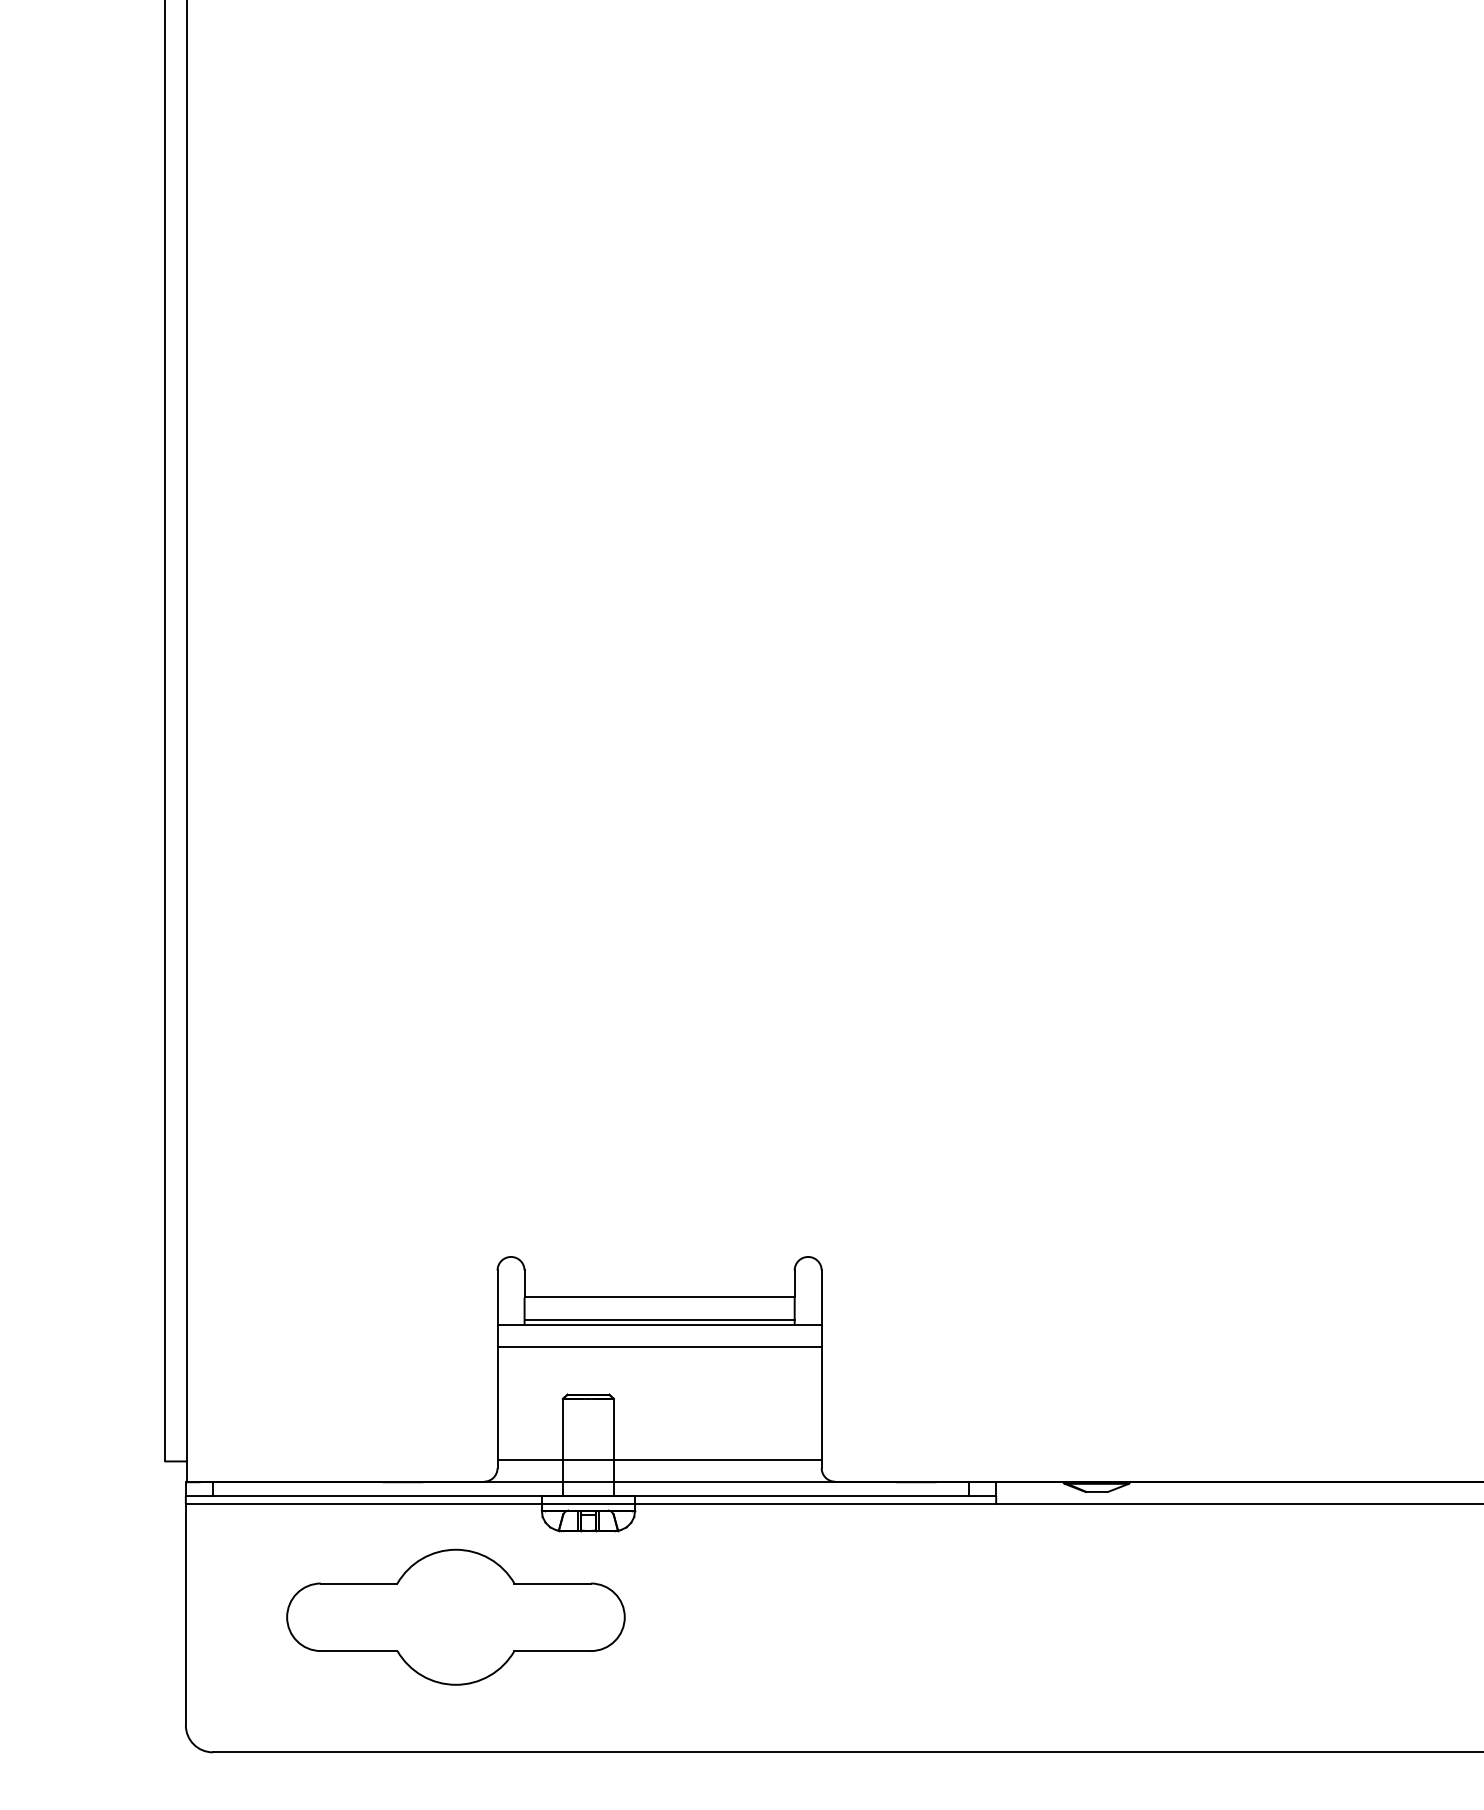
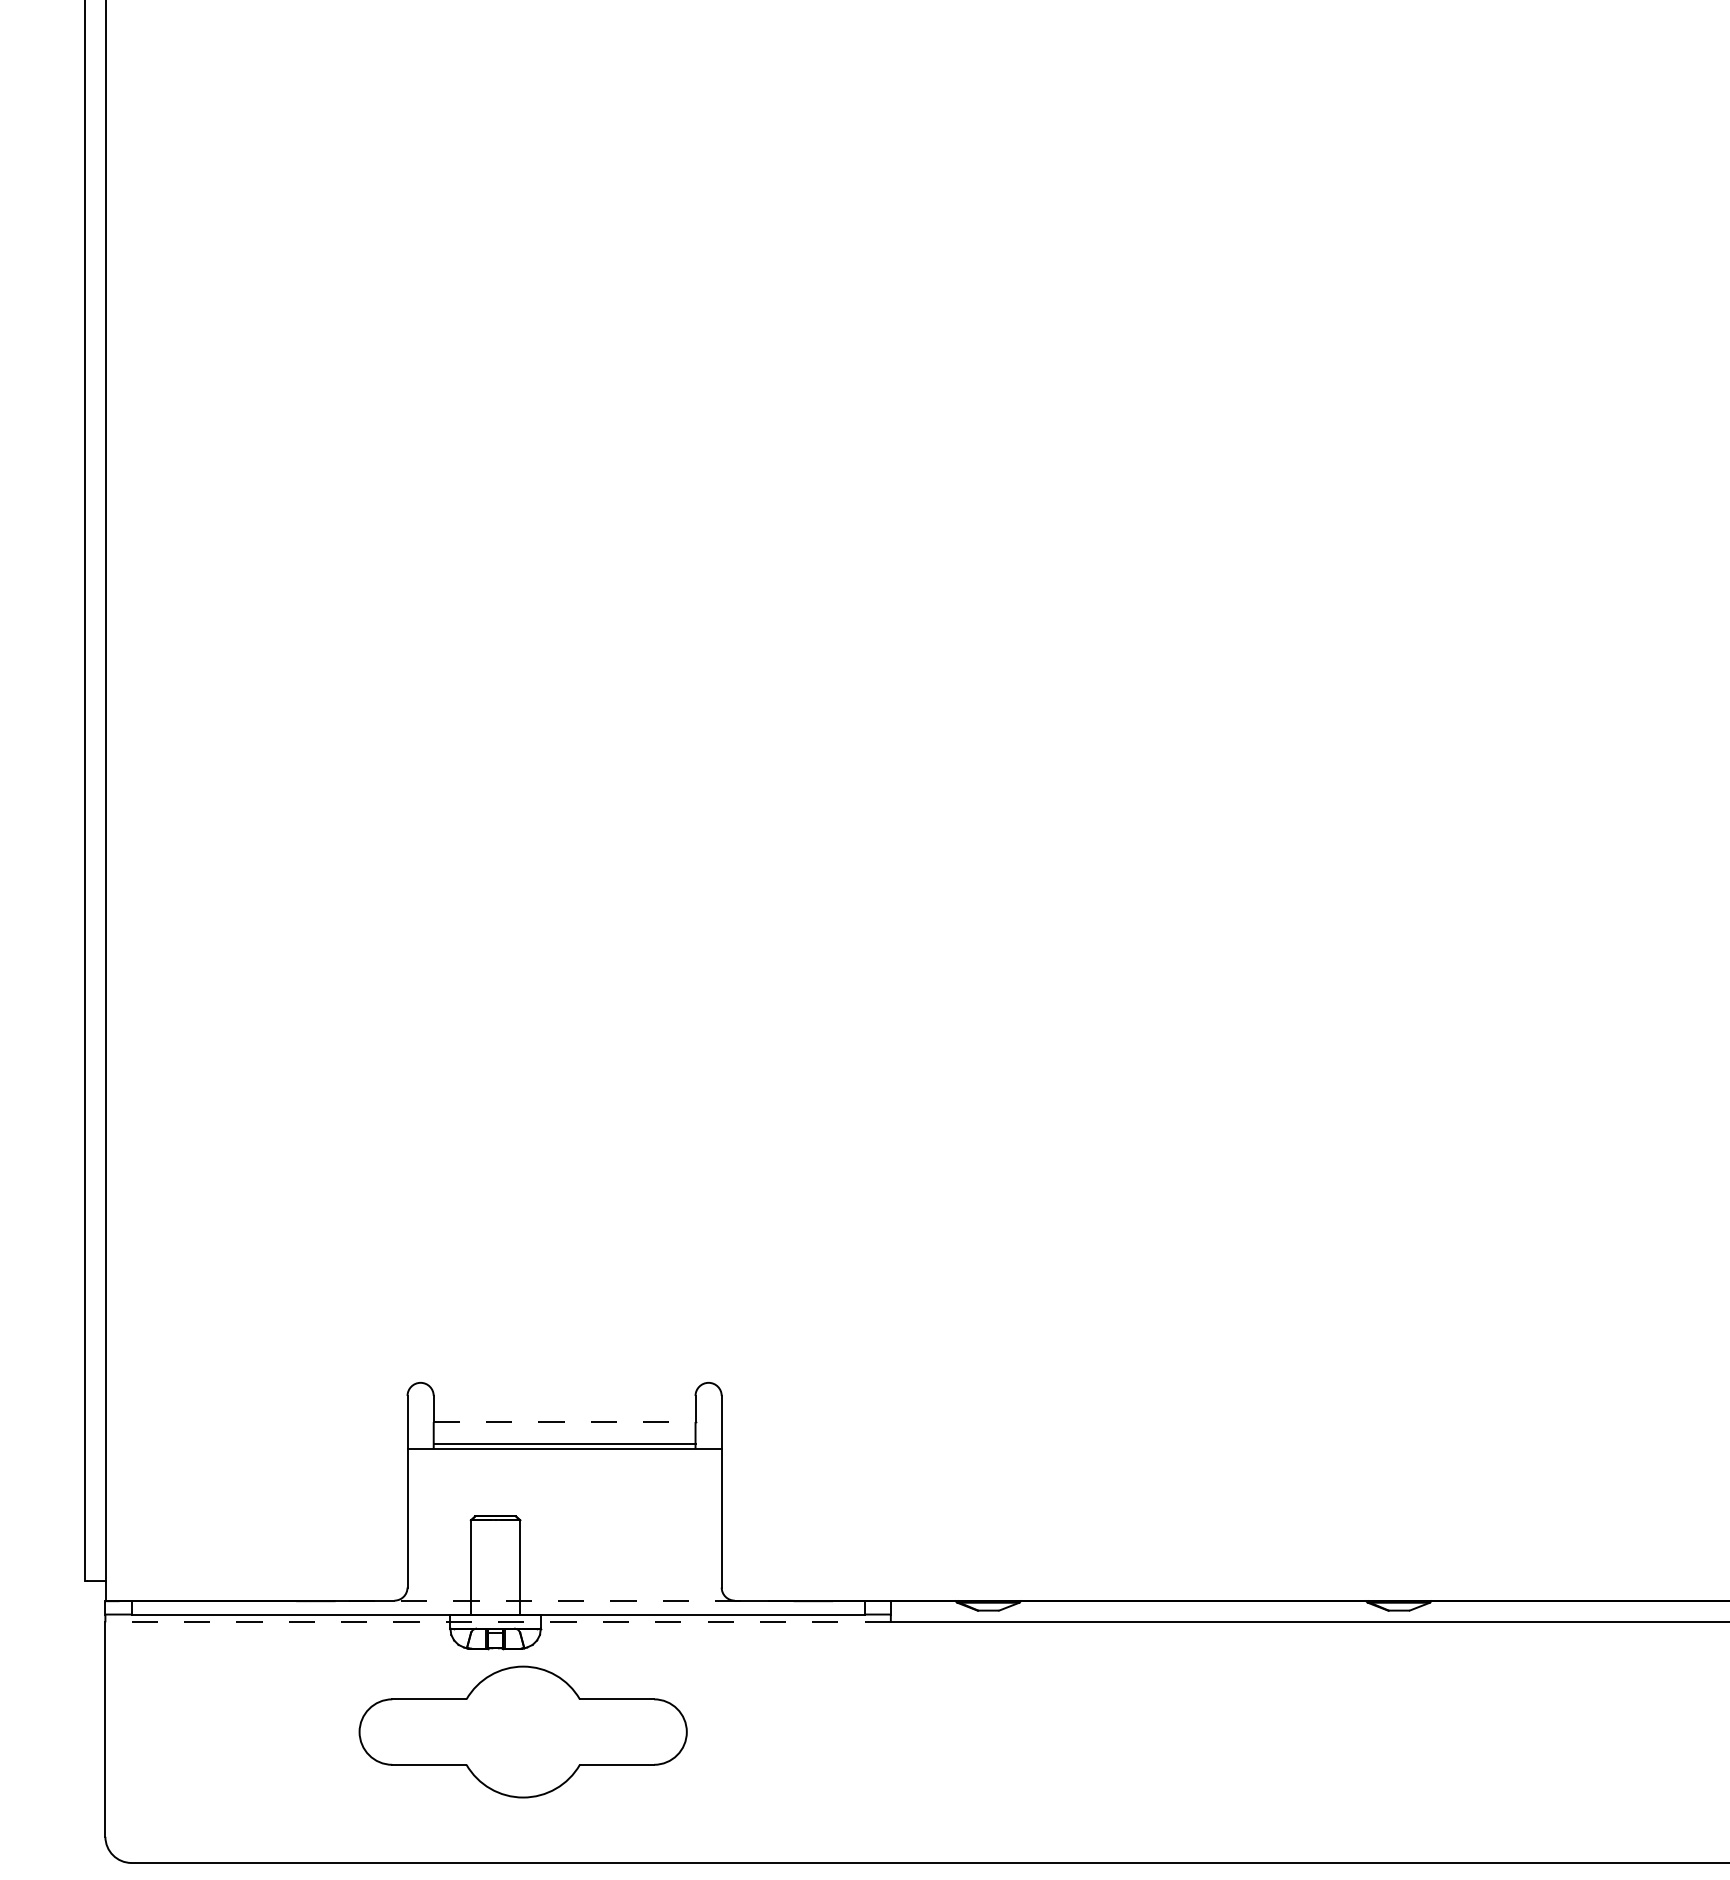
line: (659, 1297) -> (564, 1422), solid -> dashed
line: (659, 1347) -> (564, 1470), removed
line: (659, 1459) -> (564, 1579), removed
line: (659, 1482) -> (564, 1601), solid -> dashed
line: (591, 1504) -> (498, 1622), solid -> dashed
part: (455, 1616) -> (522, 1731), moved

